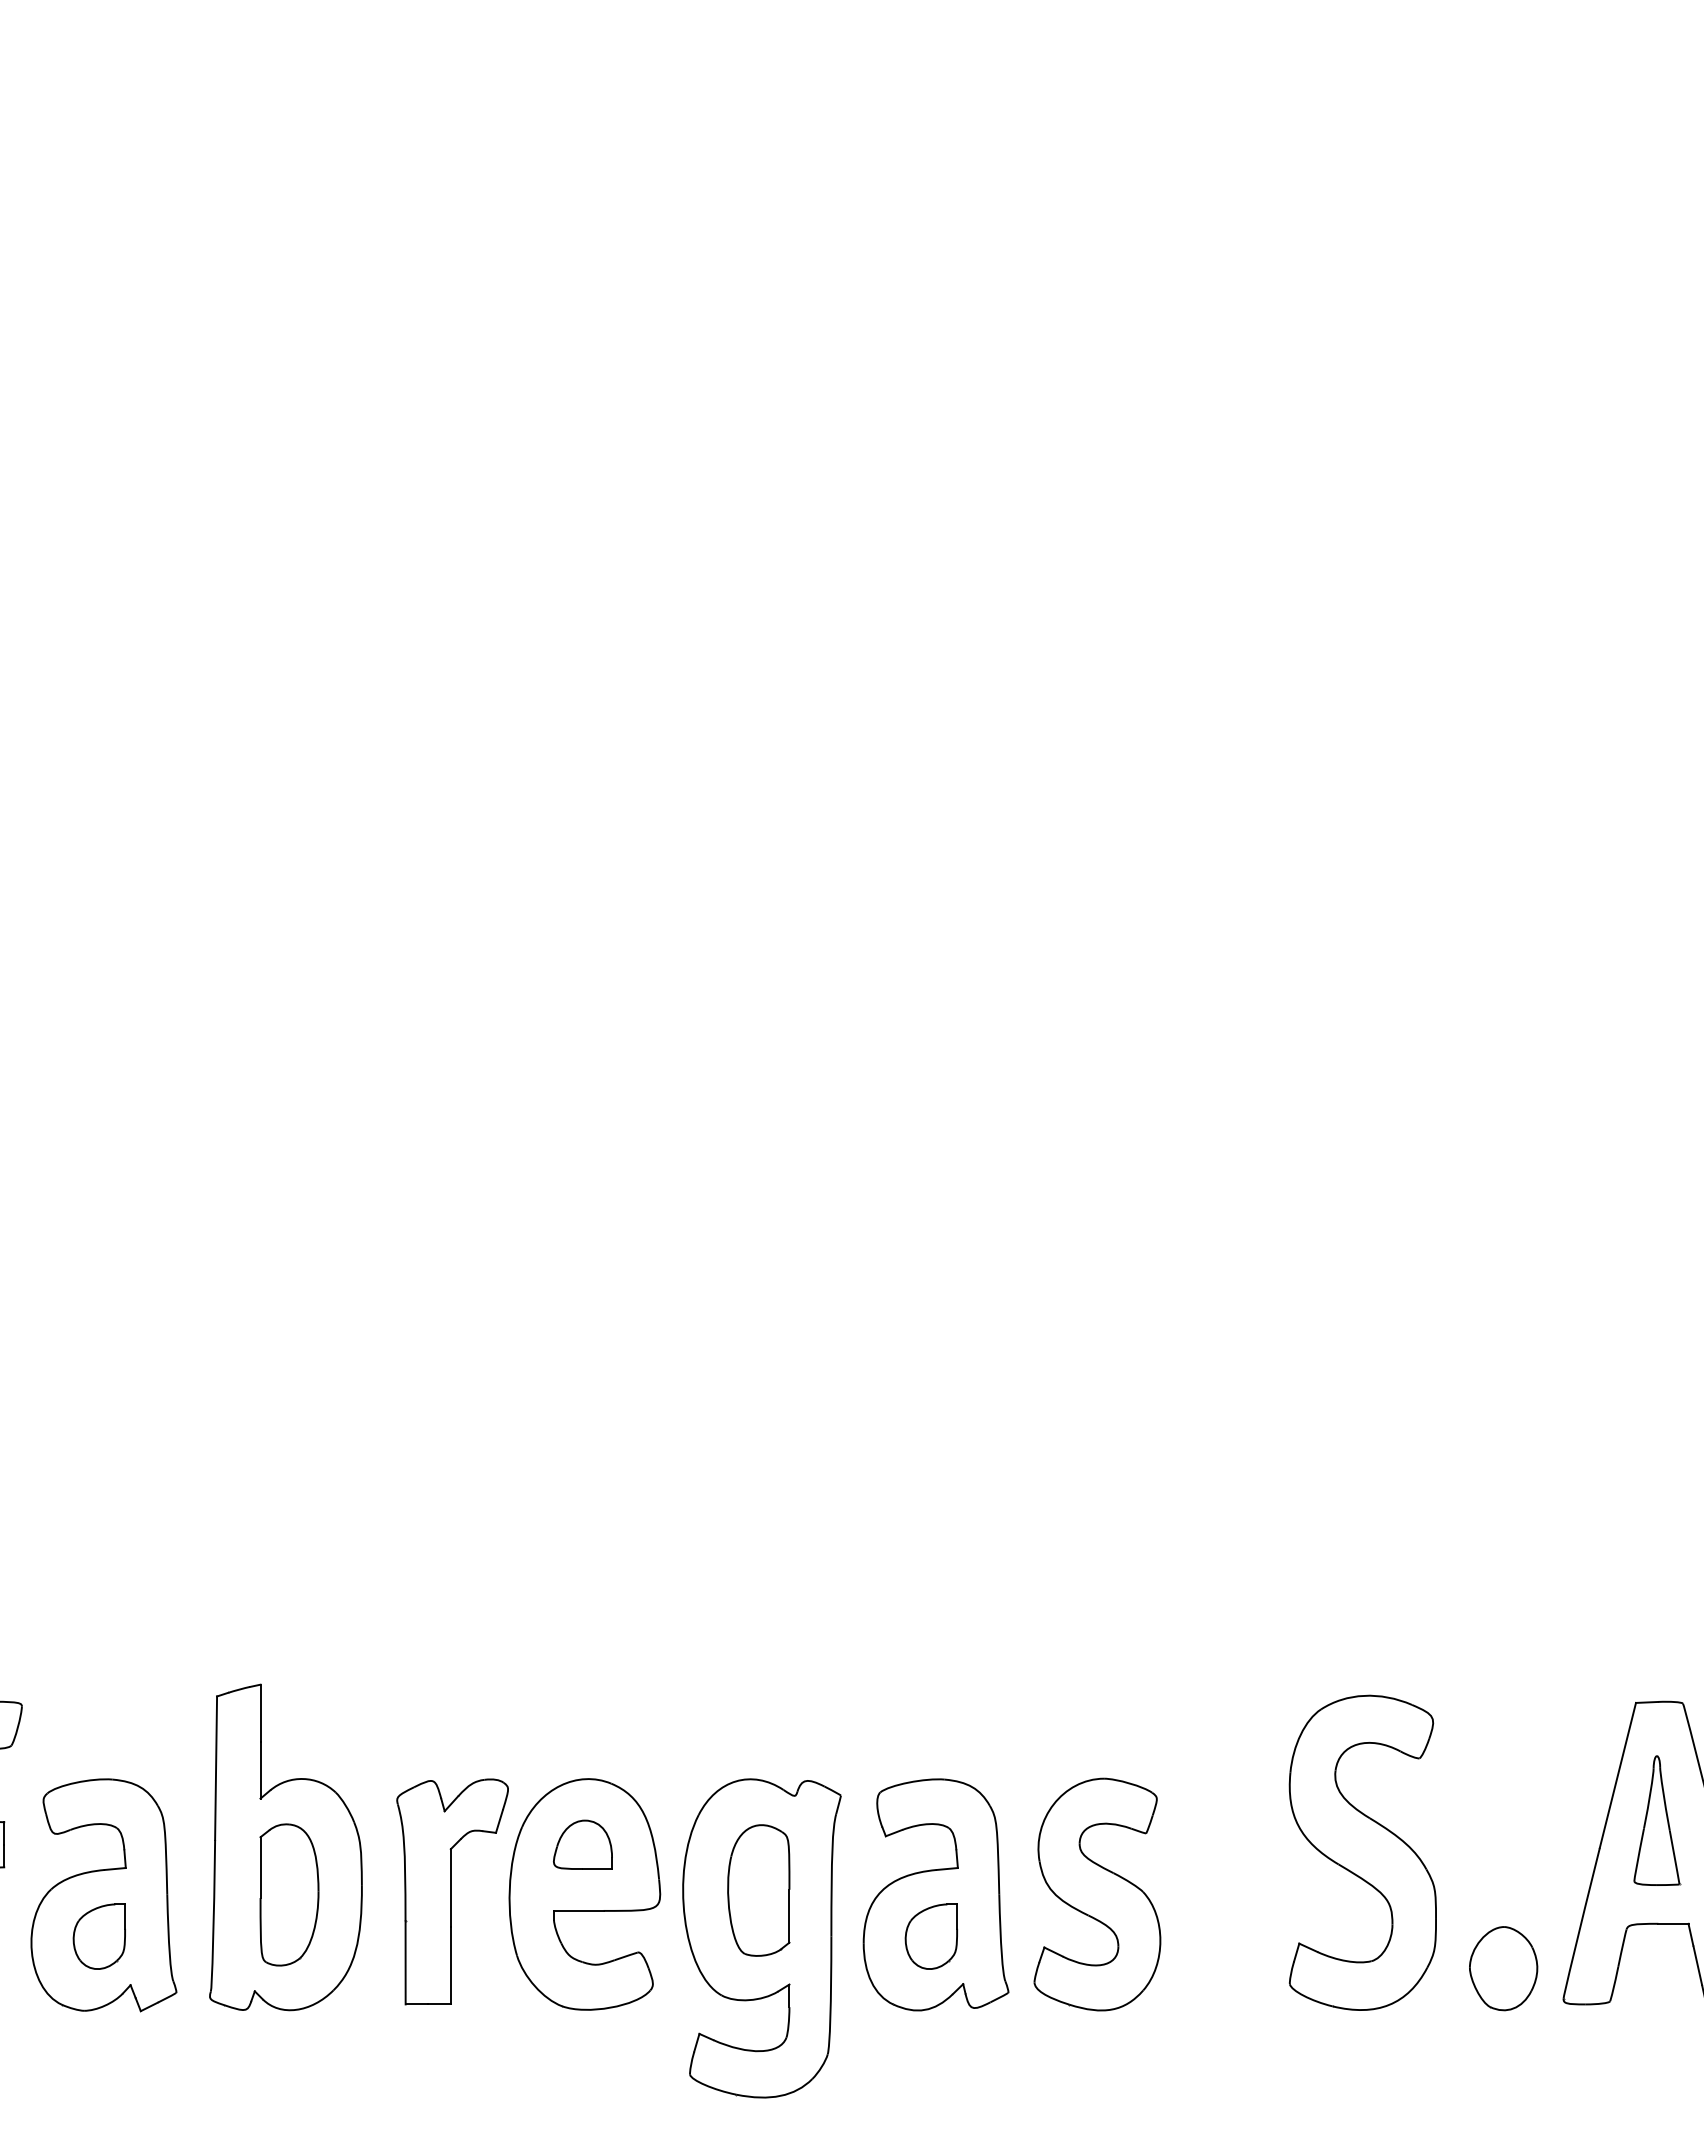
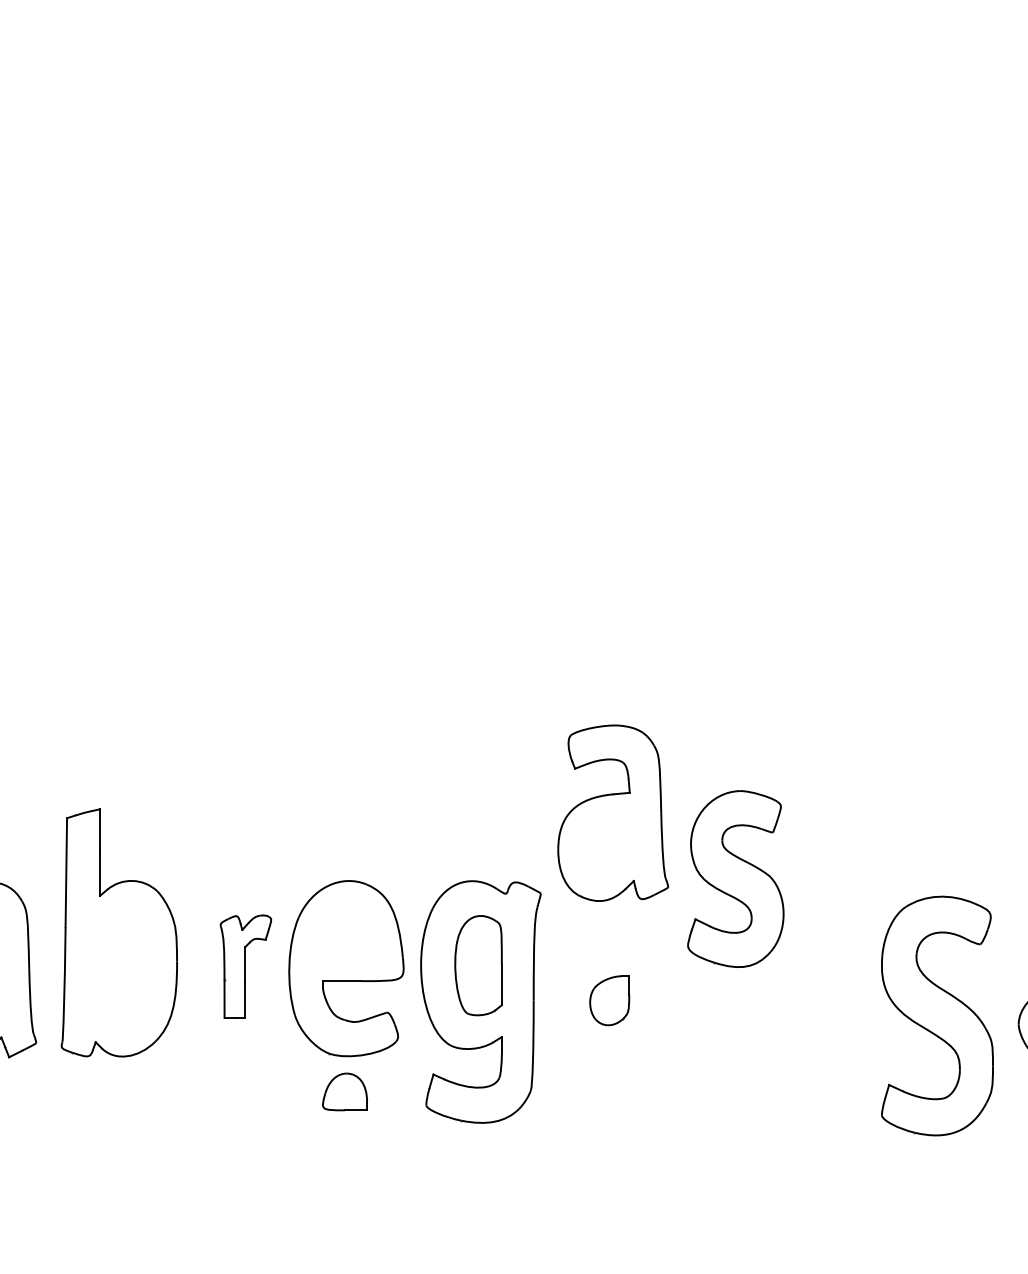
part: (582, 1844) -> (344, 1091), moved
part: (1362, 1852) -> (937, 1015), moved
part: (452, 1891) -> (245, 966), size x0.6
part: (289, 1894) -> (122, 968), removed
part: (935, 1894) -> (612, 812), moved
part: (1097, 1894) -> (735, 879), moved

